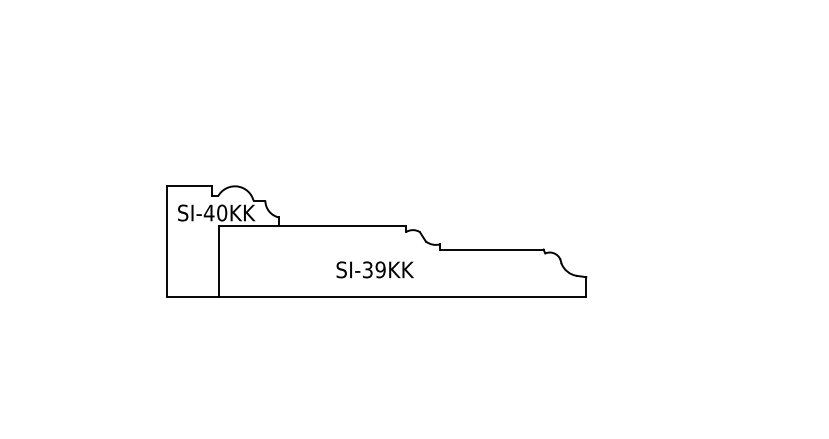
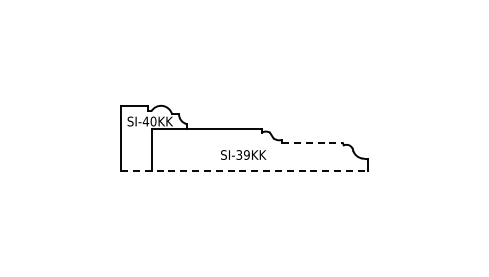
line: (492, 250) -> (312, 143), solid -> dashed
line: (376, 297) -> (244, 171), solid -> dashed

